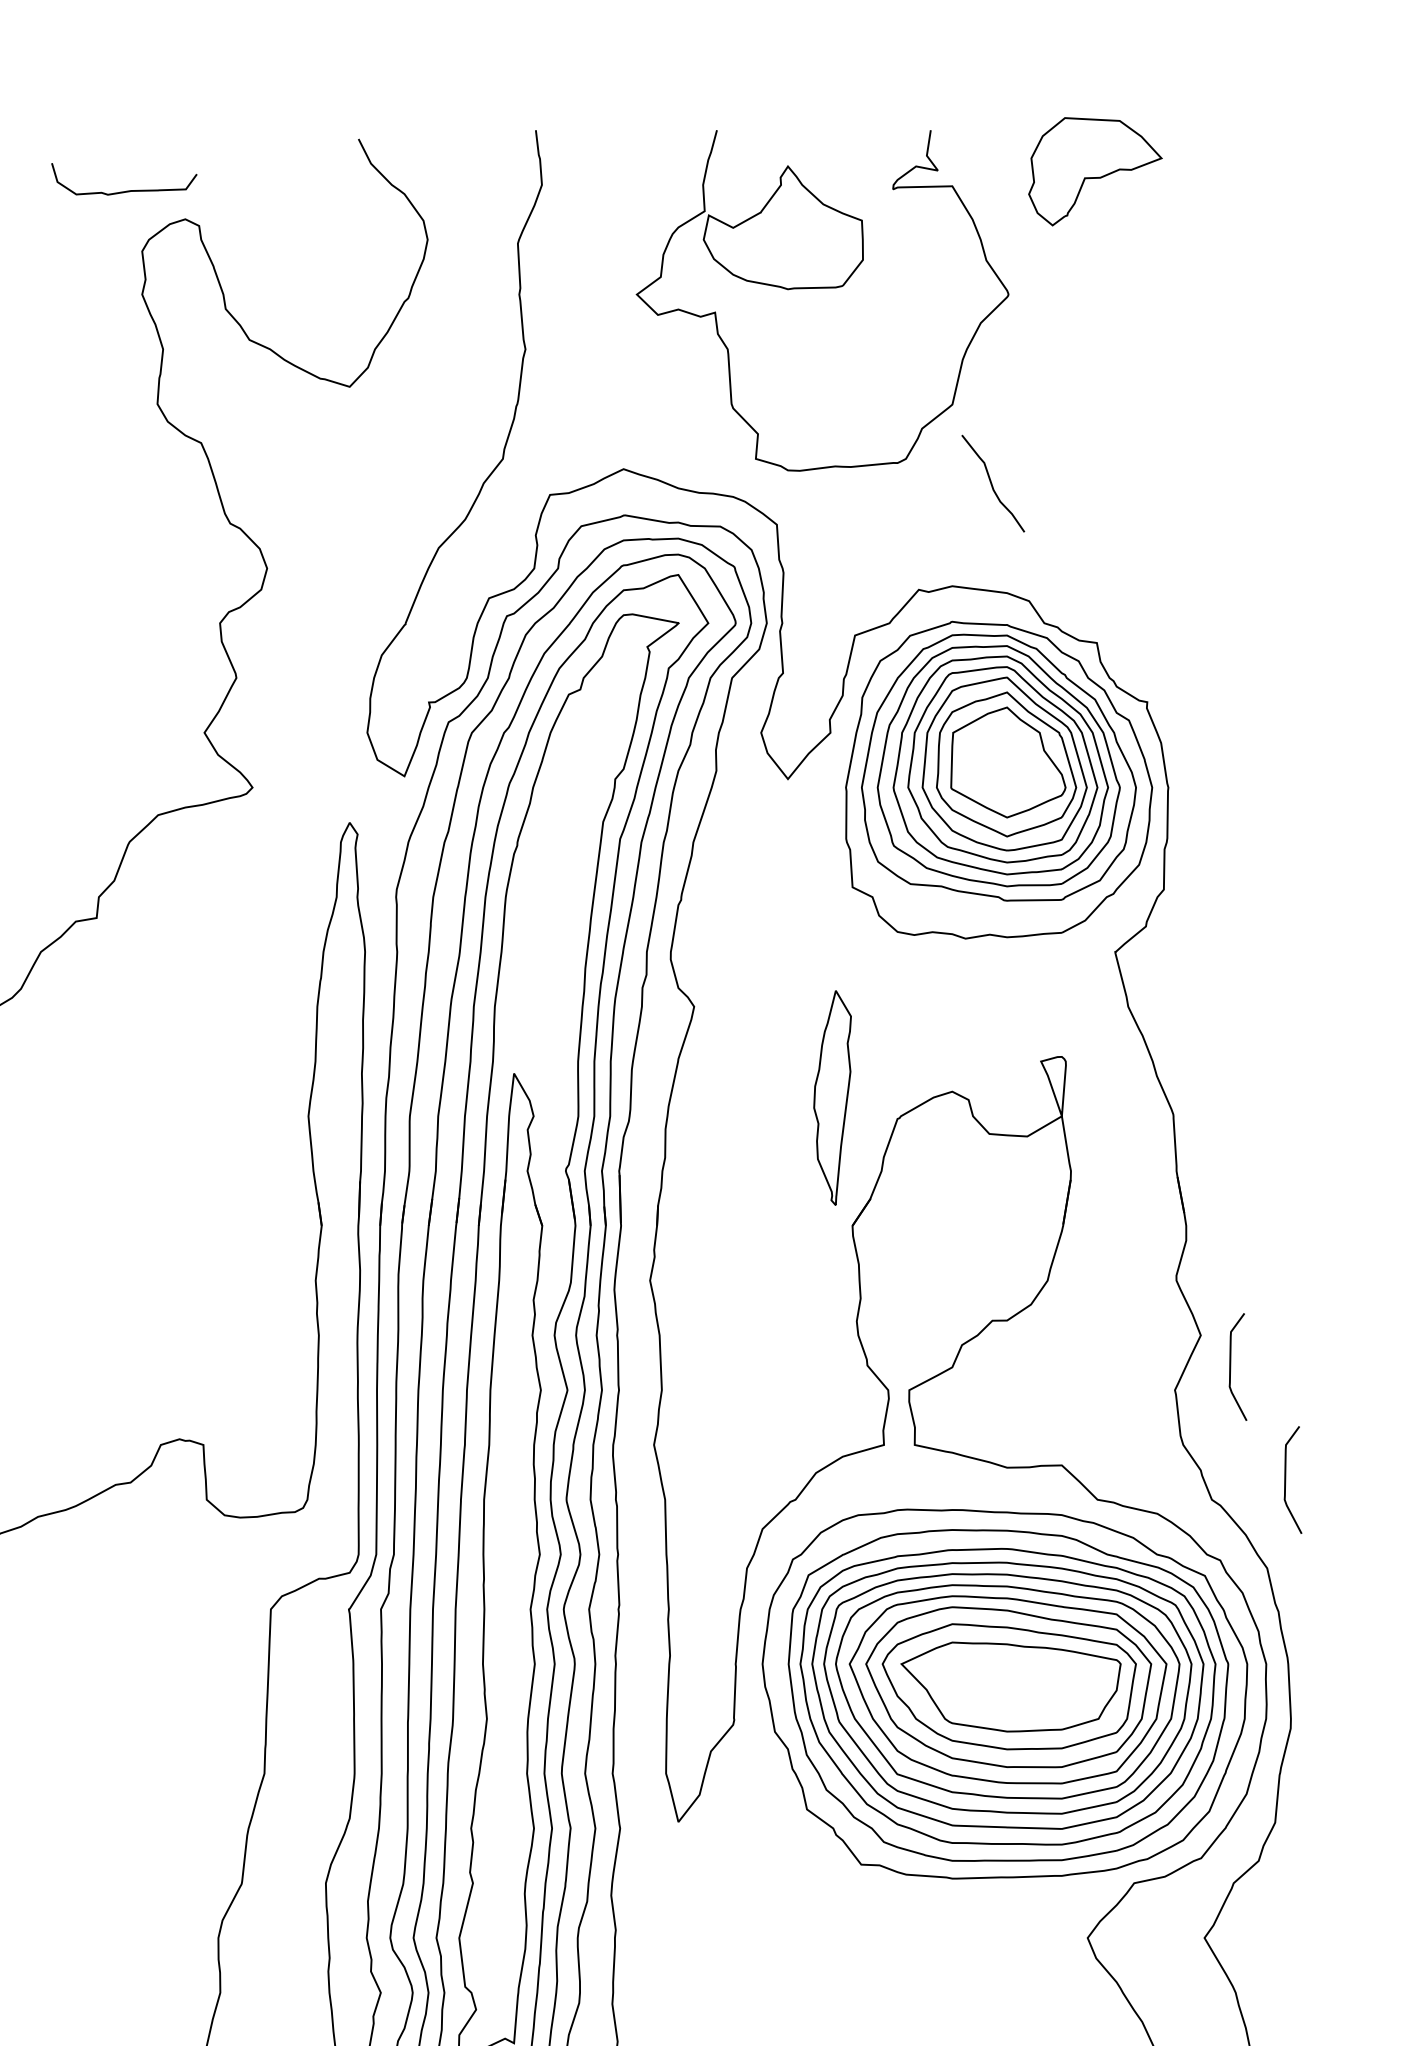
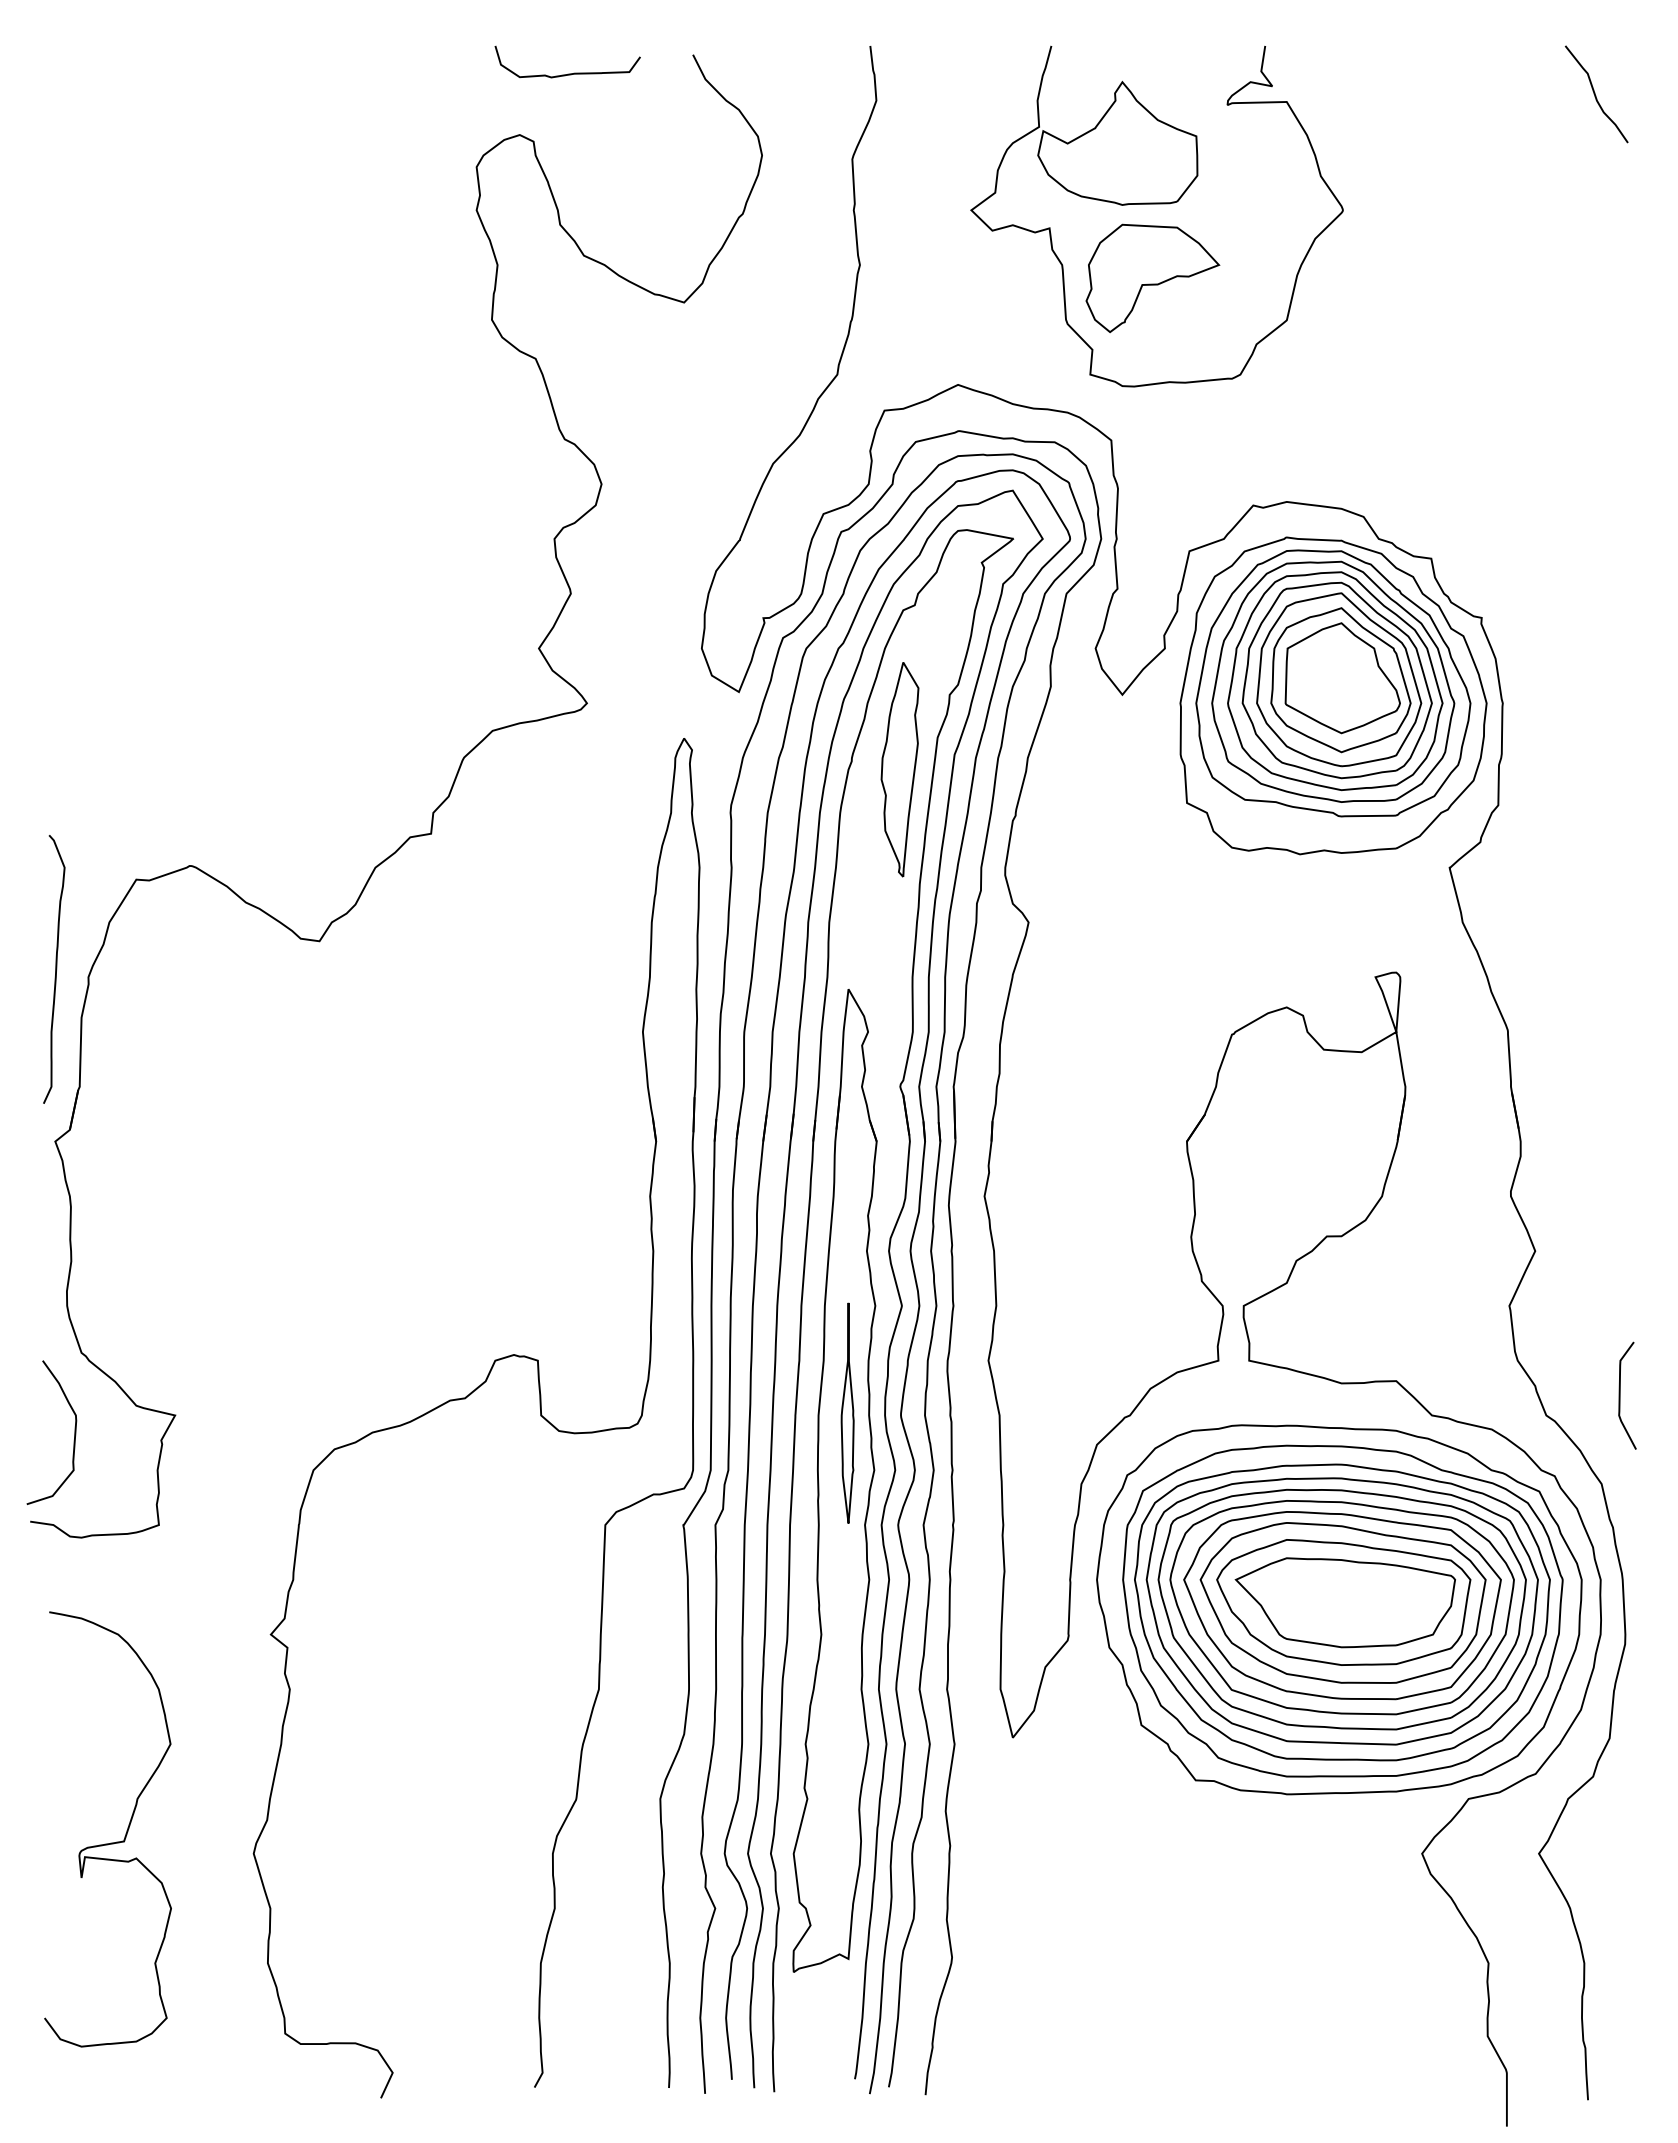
part: (1095, 171) -> (1152, 278), moved
curve: (125, 190) -> (568, 73), moved
curve: (992, 483) -> (1595, 94), moved
part: (832, 1097) -> (899, 769), moved
curve: (1231, 1366) -> (1565, 1282), removed
part: (513, 1496) -> (847, 1412), added

